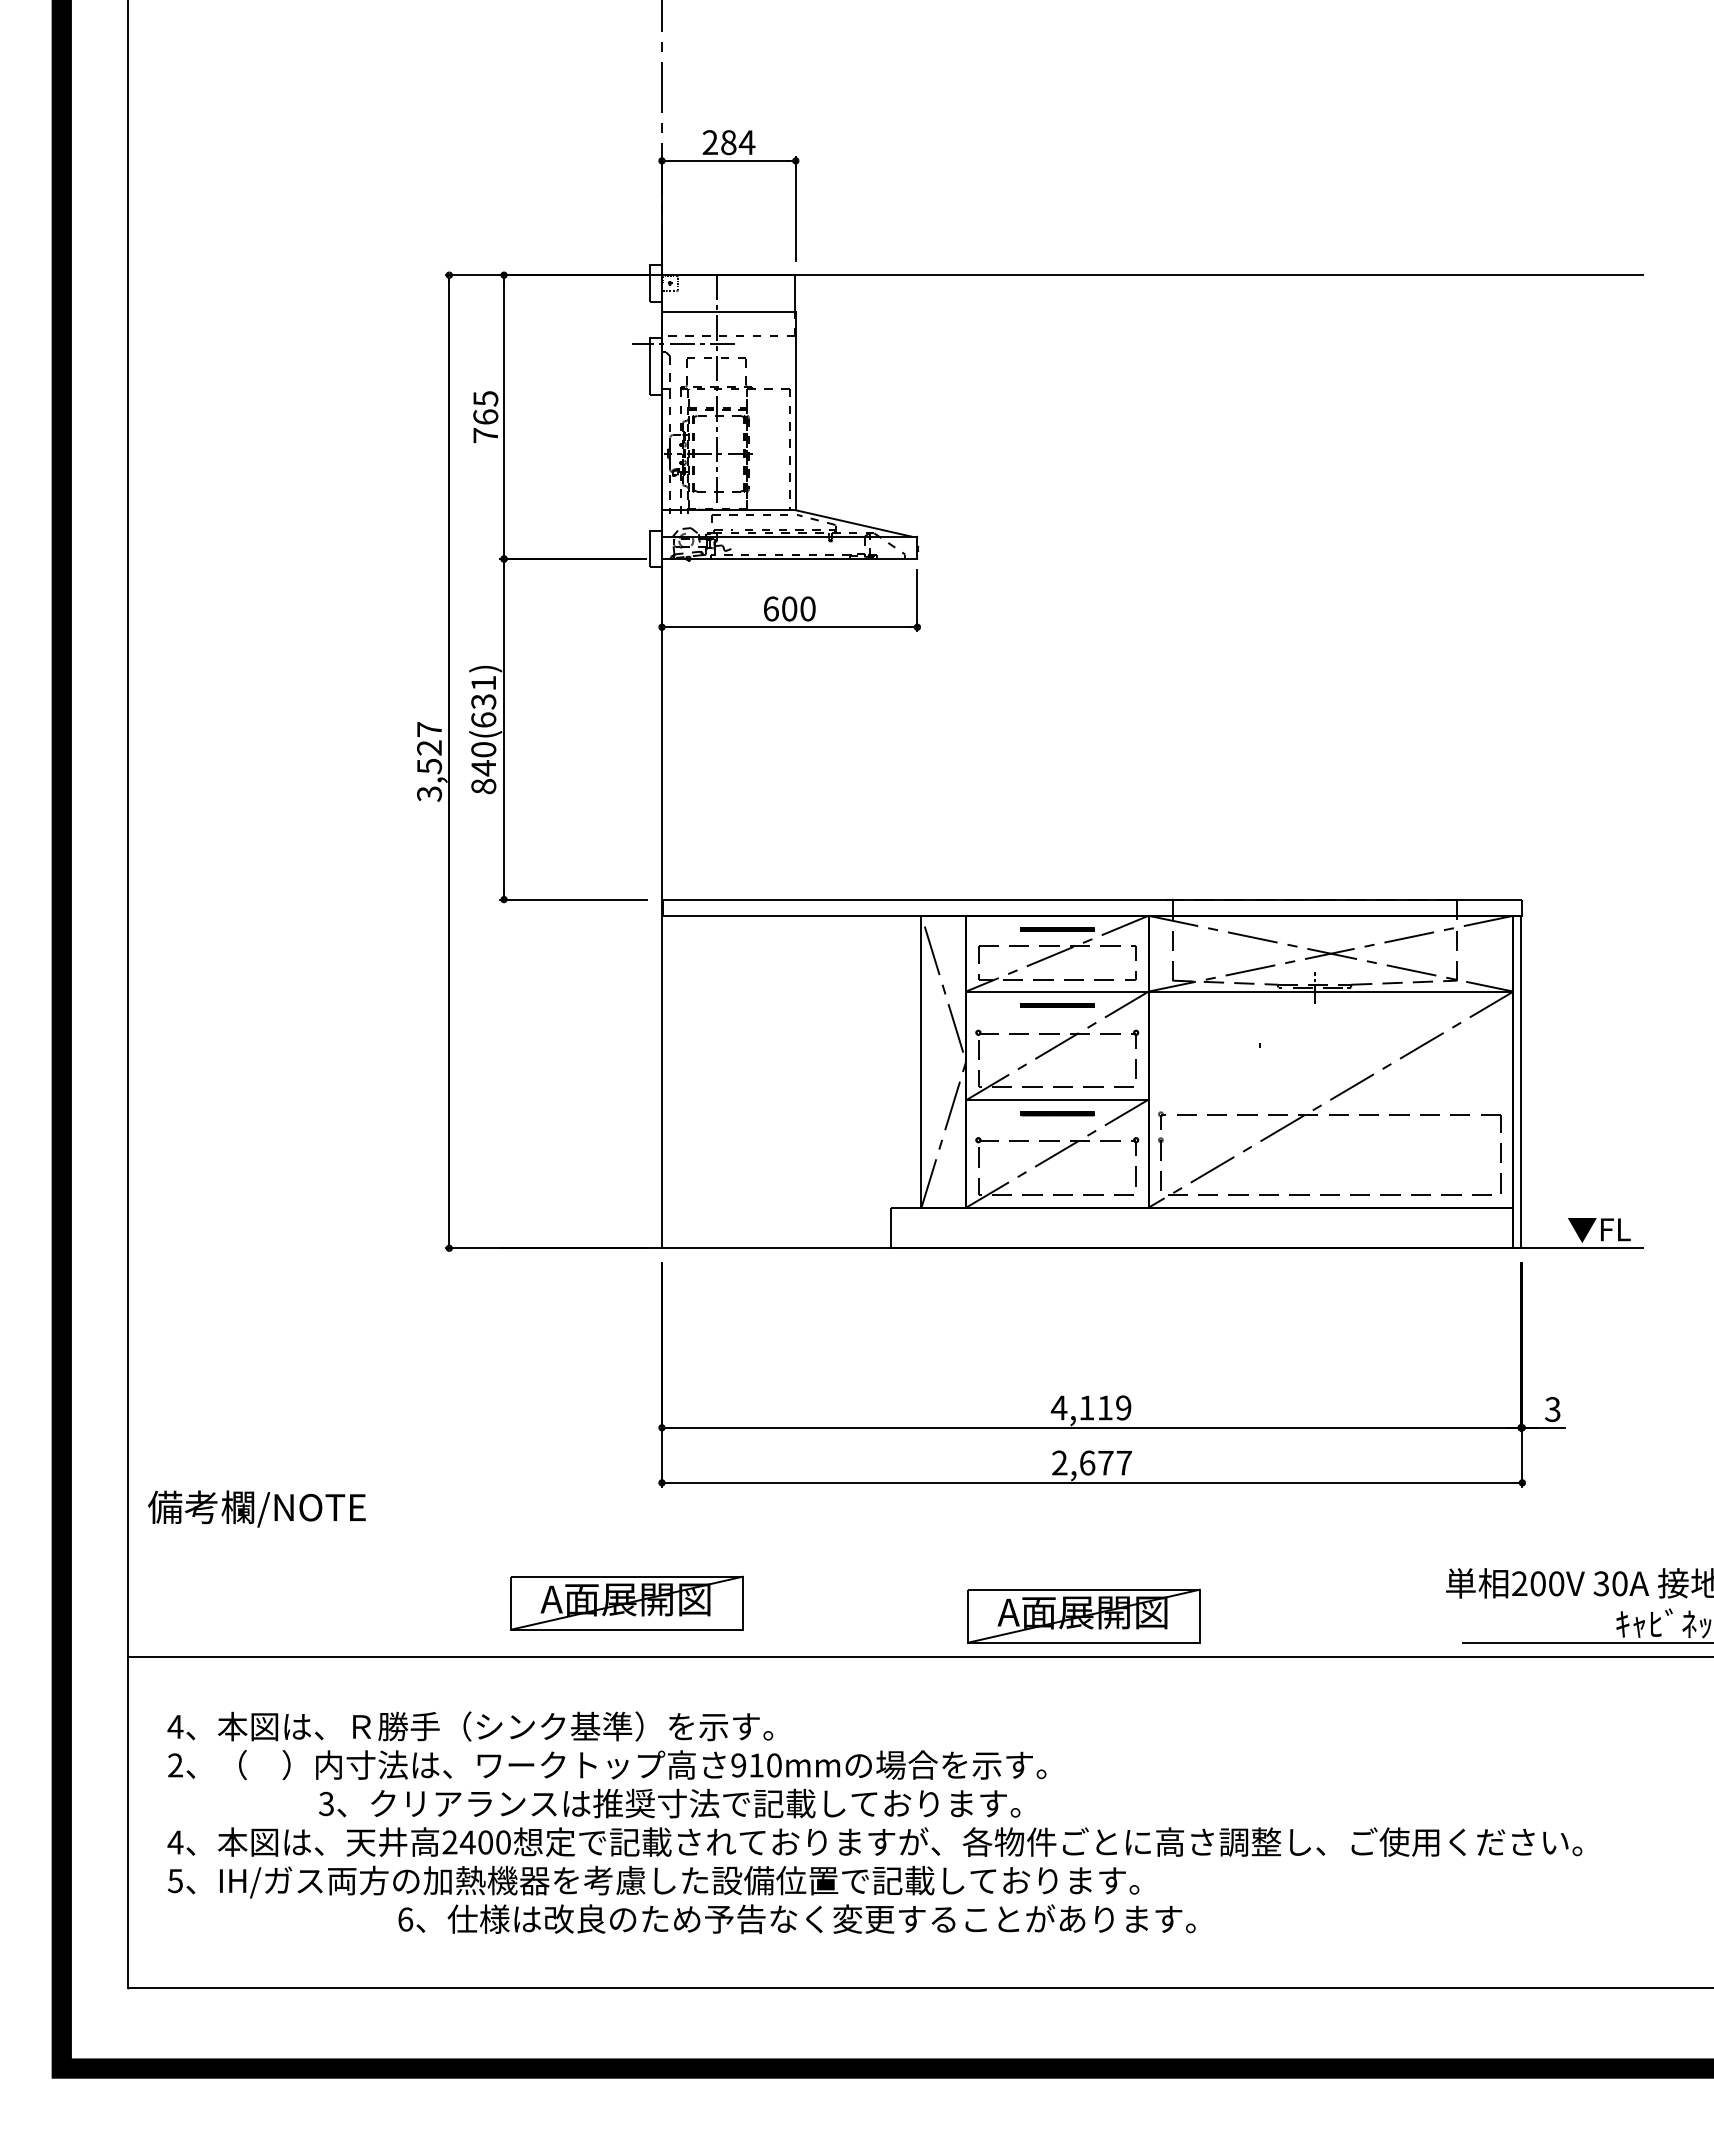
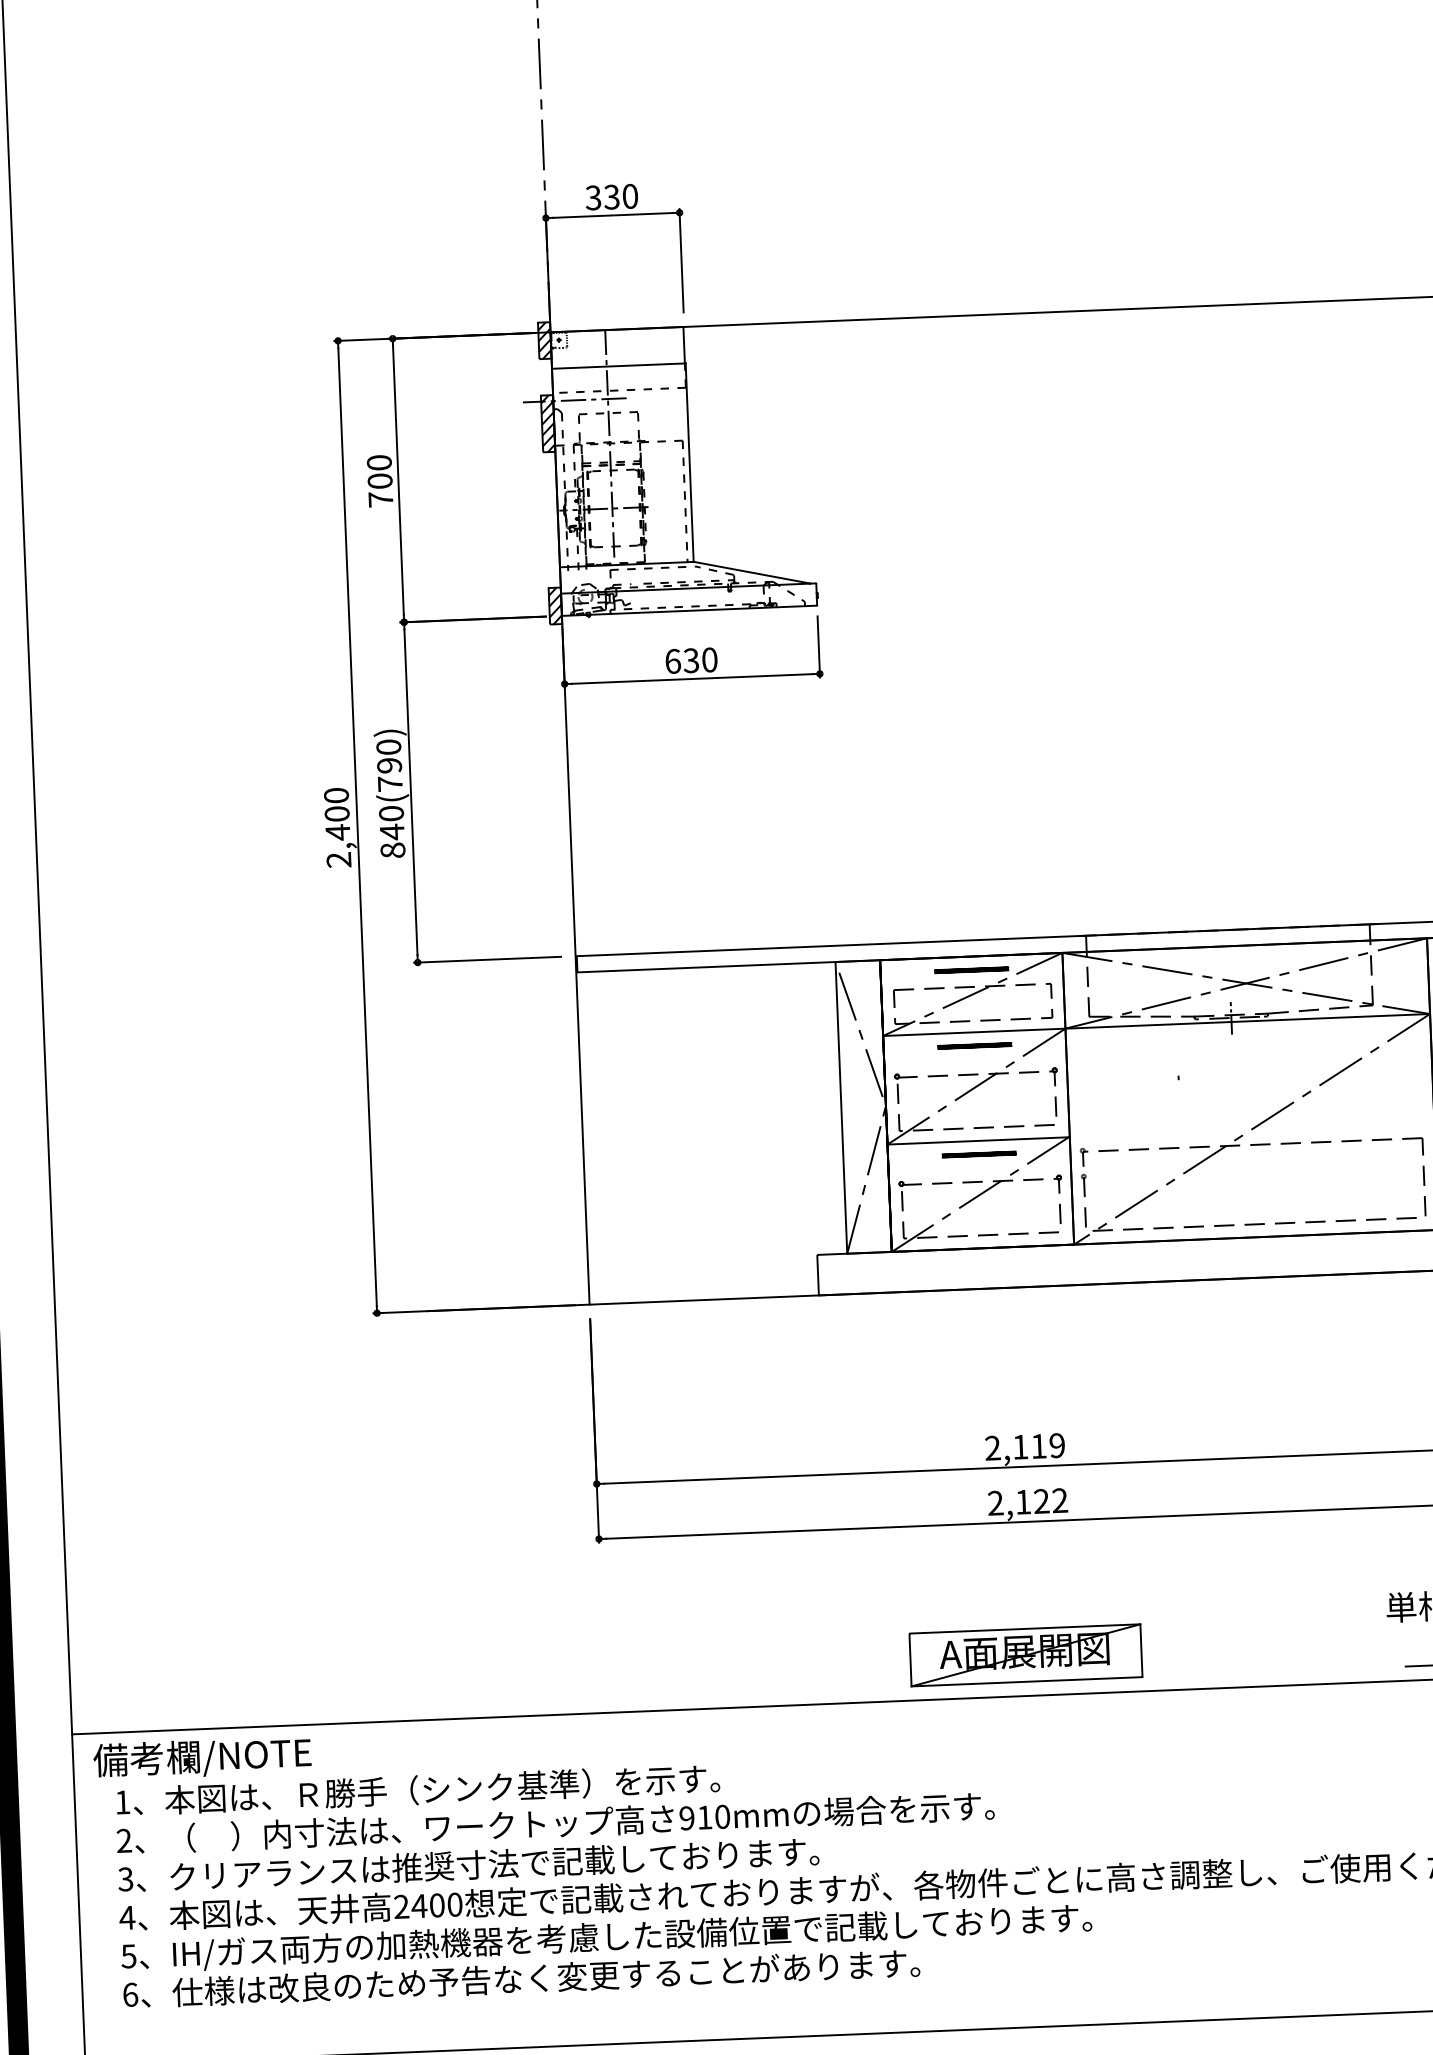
text: (728, 142) -> (611, 197), 284 -> 330
hatch: (655, 283) -> (544, 340), added
hatch: (655, 366) -> (547, 423), added
text: (485, 407) -> (379, 471), 765 -> 700
hatch: (655, 548) -> (555, 605), added
text: (789, 608) -> (691, 660), 600 -> 630
text: (483, 701) -> (389, 765), 840(631) -> 840(790)
text: (429, 761) -> (337, 827), 3,527 -> 2,400
text: (1058, 1407) -> (992, 1447), 4,119 -> 2,119
text: (1105, 1462) -> (1041, 1500), 2,677 -> 2,122
text: (256, 1508) -> (201, 1757), moved
part: (626, 1602) -> (568, 1660), removed
text: (175, 1726) -> (122, 1802), 4 -> 1
text: (669, 1803) -> (468, 1865), moved
text: (796, 1919) -> (521, 1979), moved

